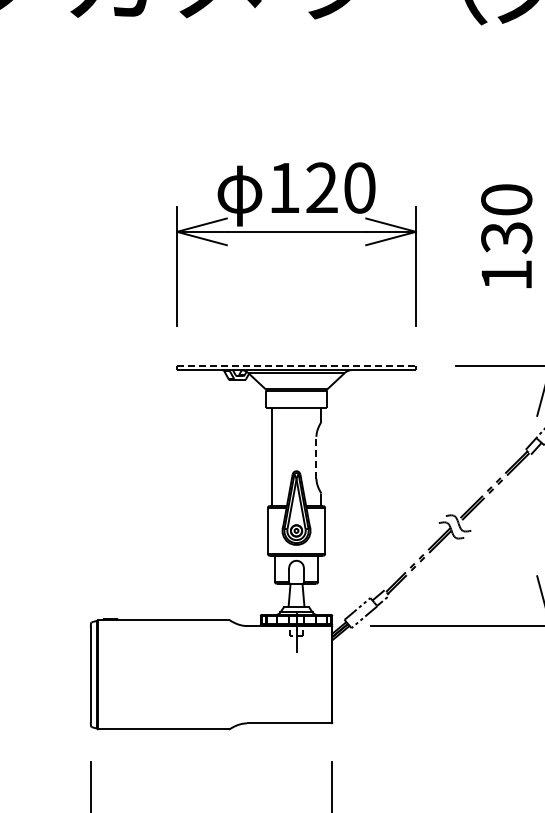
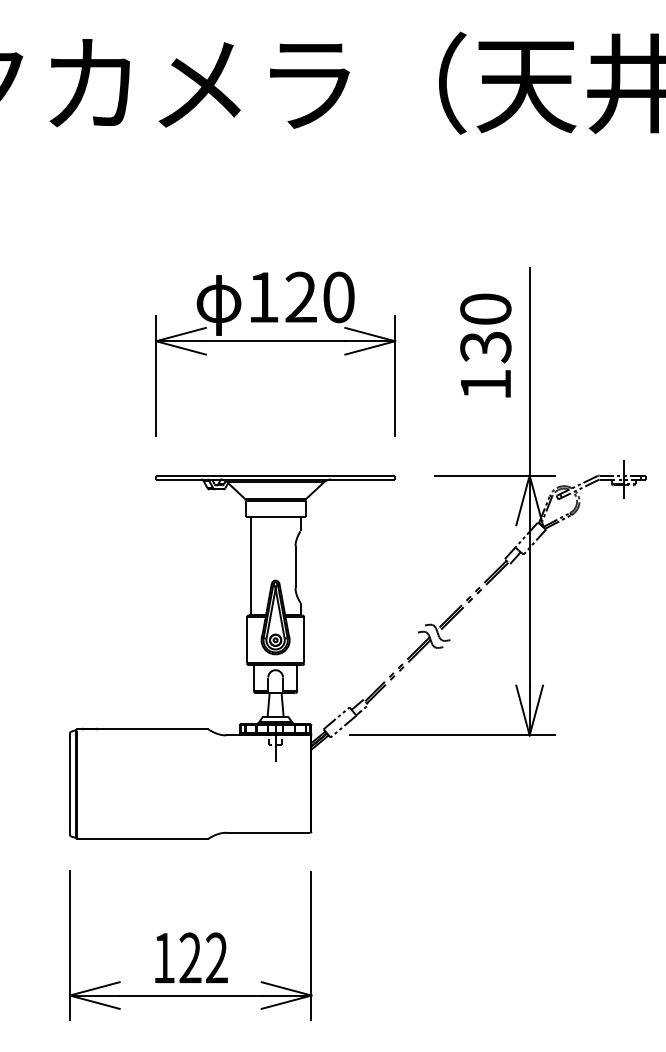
line: (297, 366) -> (276, 475), dashed -> solid
line: (316, 458) -> (295, 567), dashed -> solid

